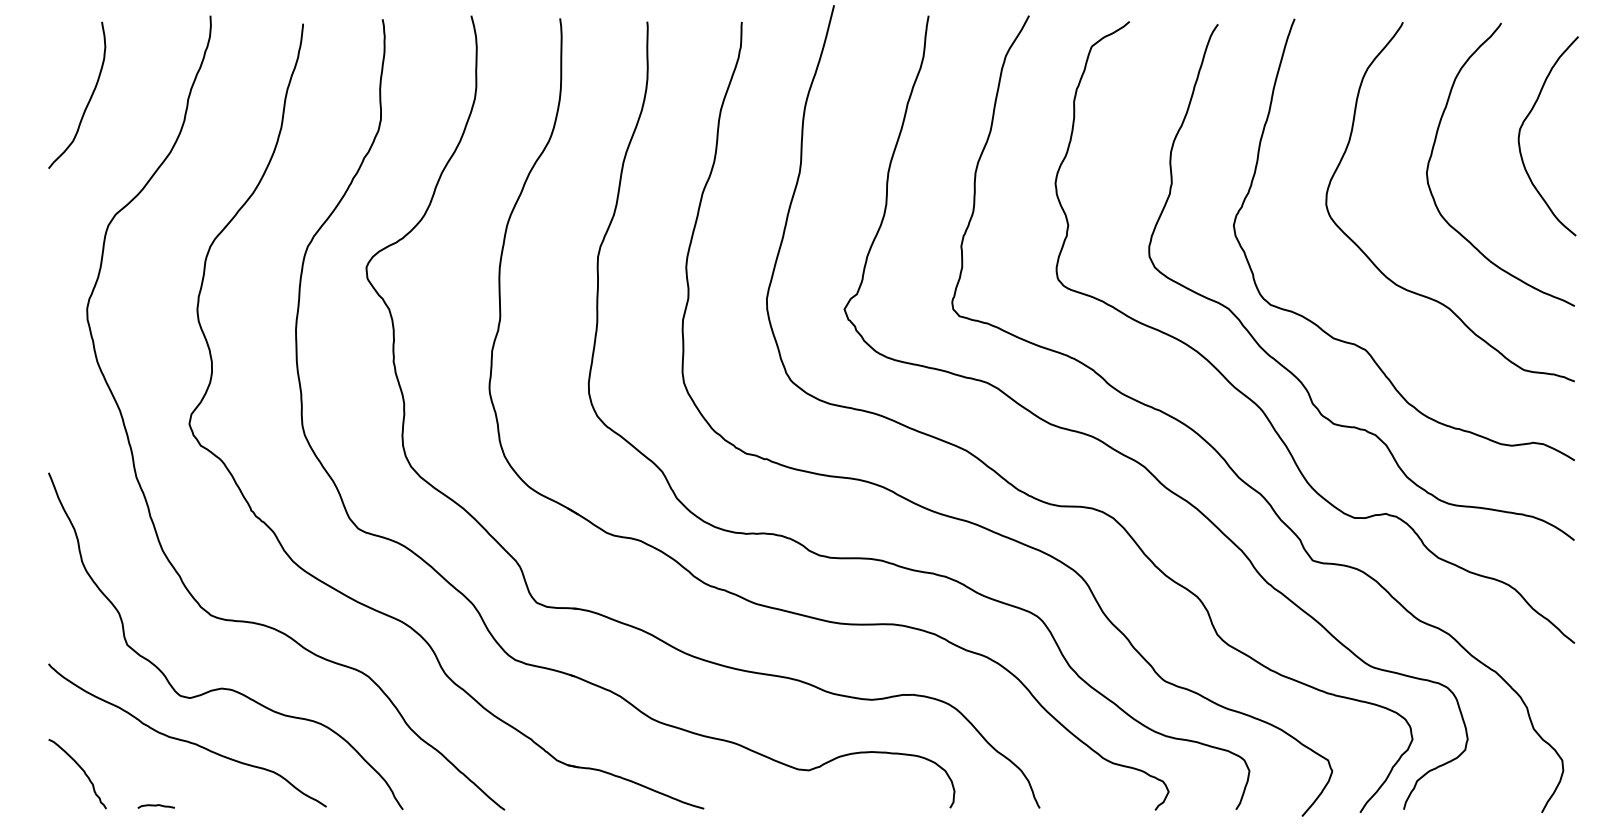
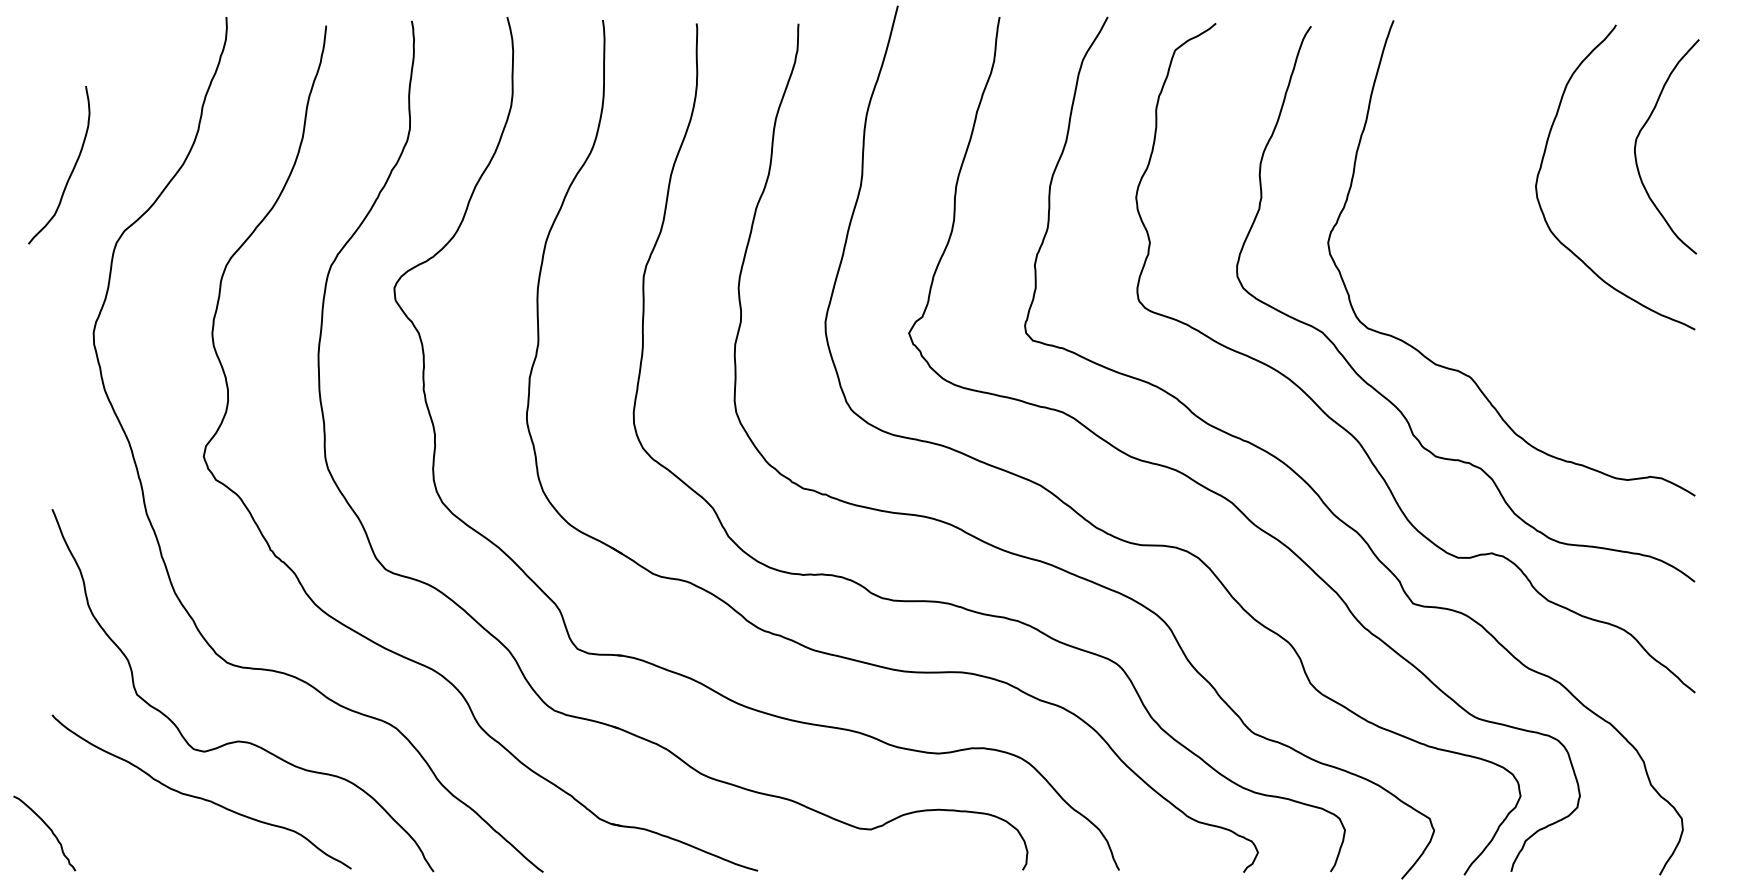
curve: (88, 100) -> (71, 170), moved
curve: (1419, 293) -> (1528, 316), removed
curve: (83, 772) -> (50, 831), moved
curve: (155, 806) -> (167, 868), removed

